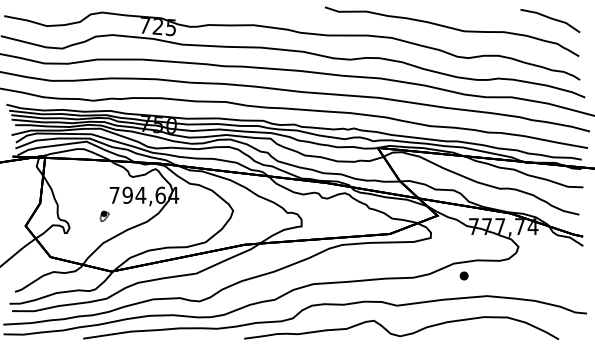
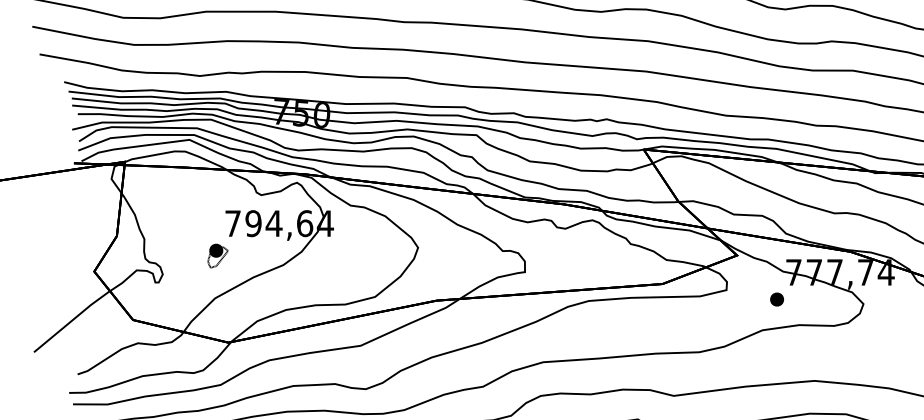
part: (104, 216) -> (217, 256), size x1.43
part: (463, 275) -> (776, 298), moved

